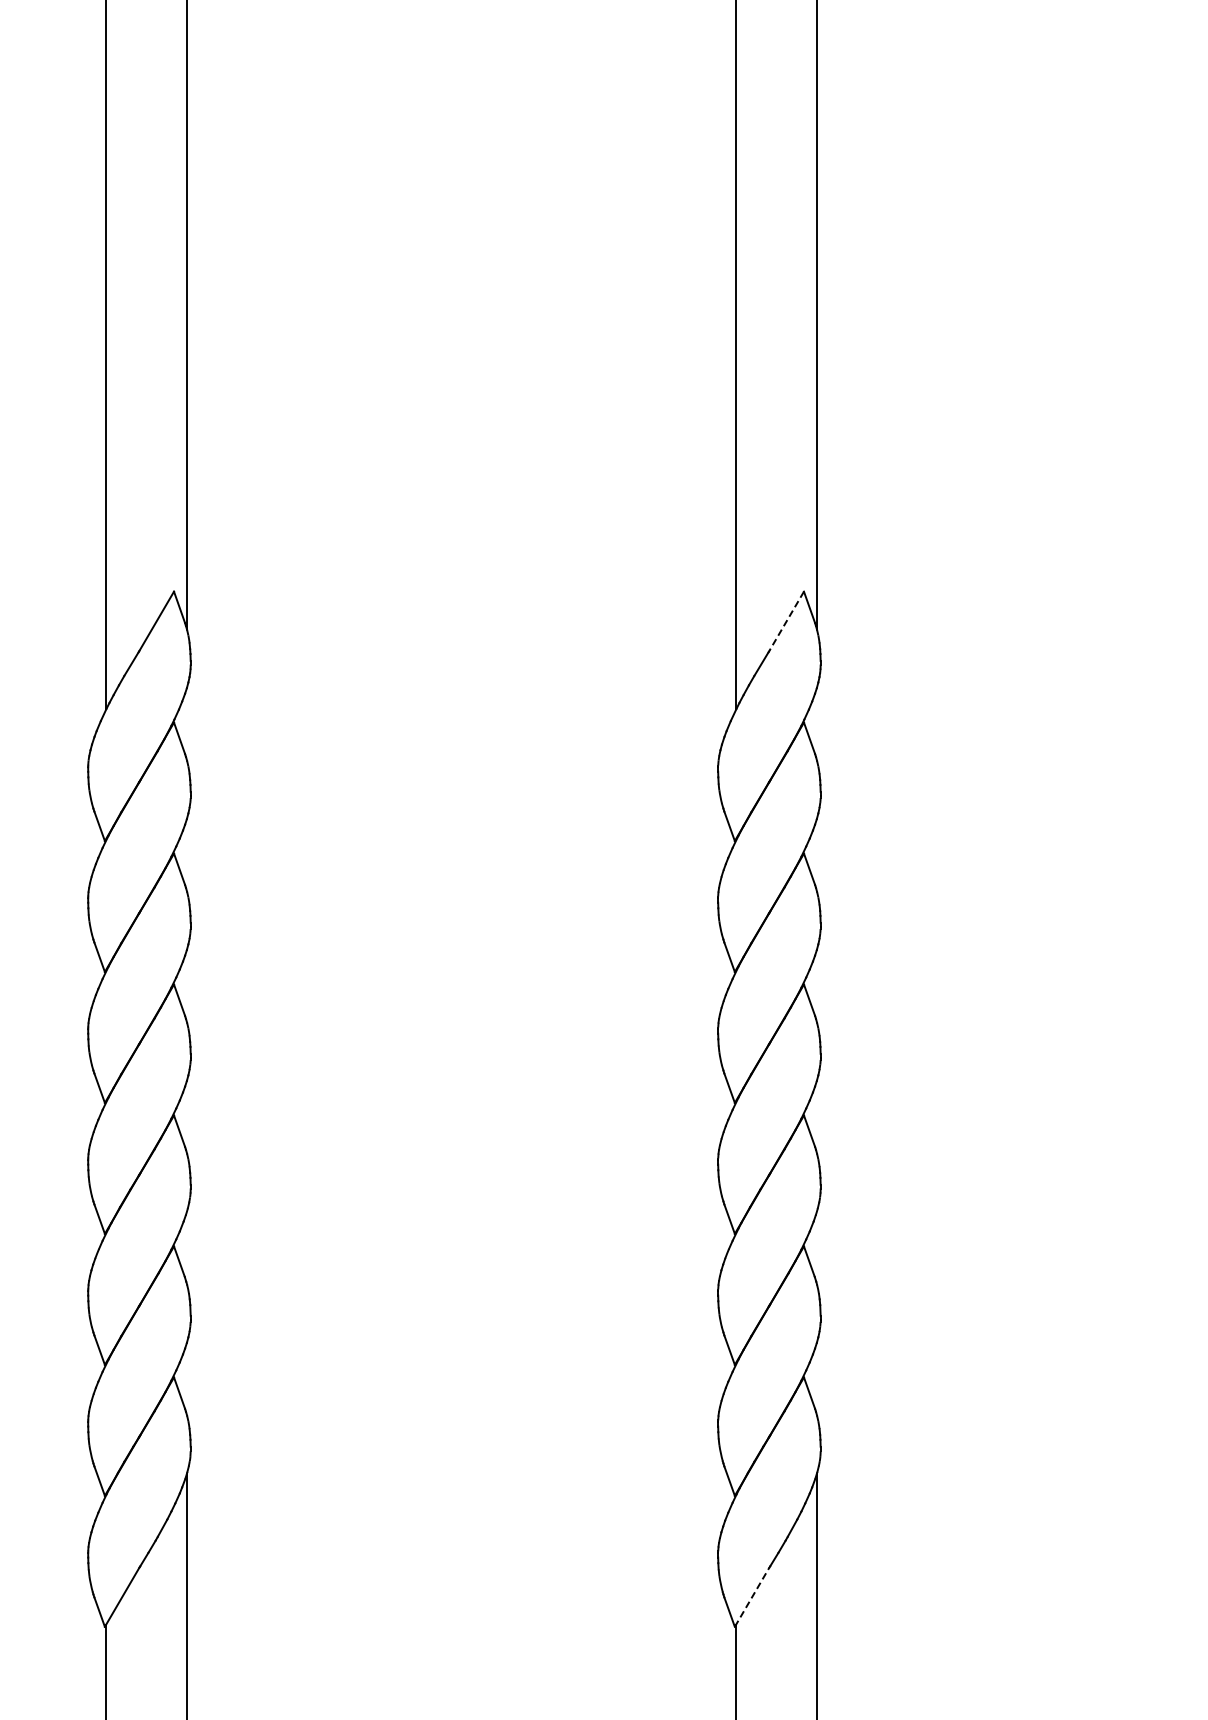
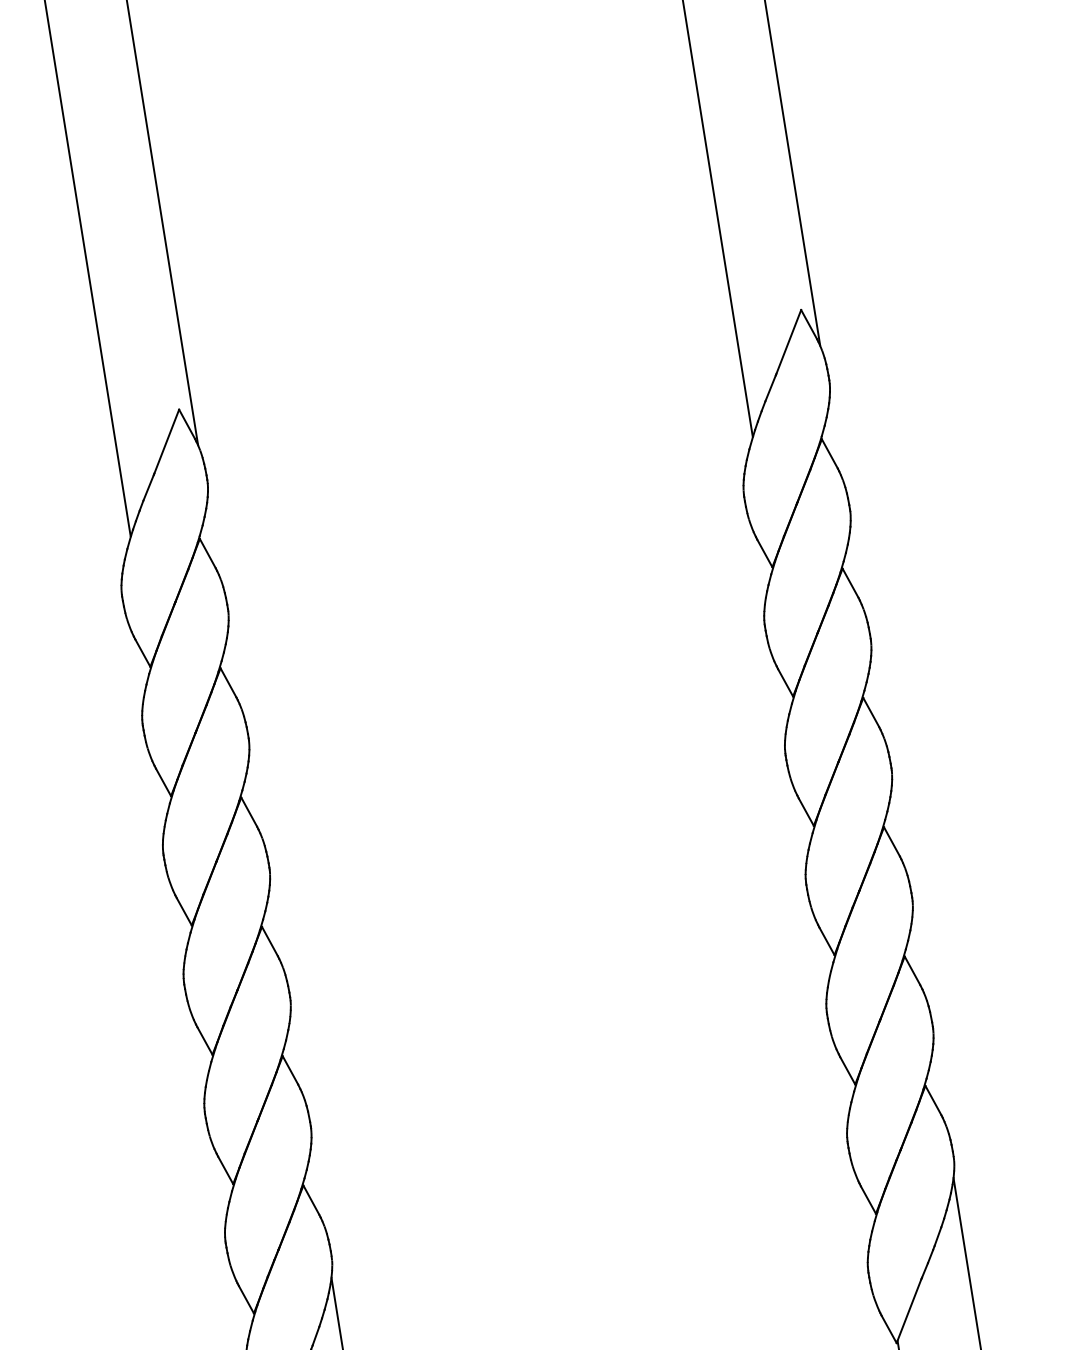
line: (786, 621) -> (788, 342), dashed -> solid
line: (752, 1596) -> (909, 1310), dashed -> solid

